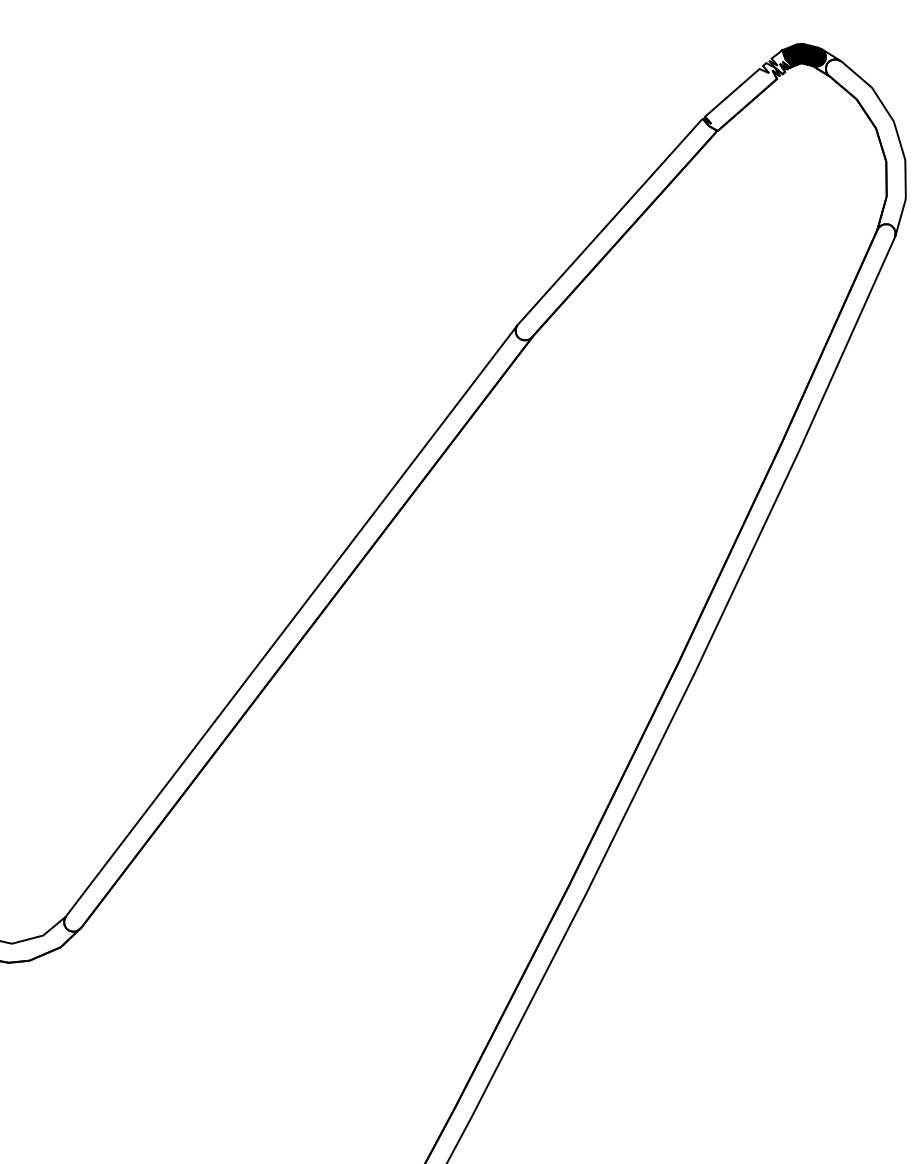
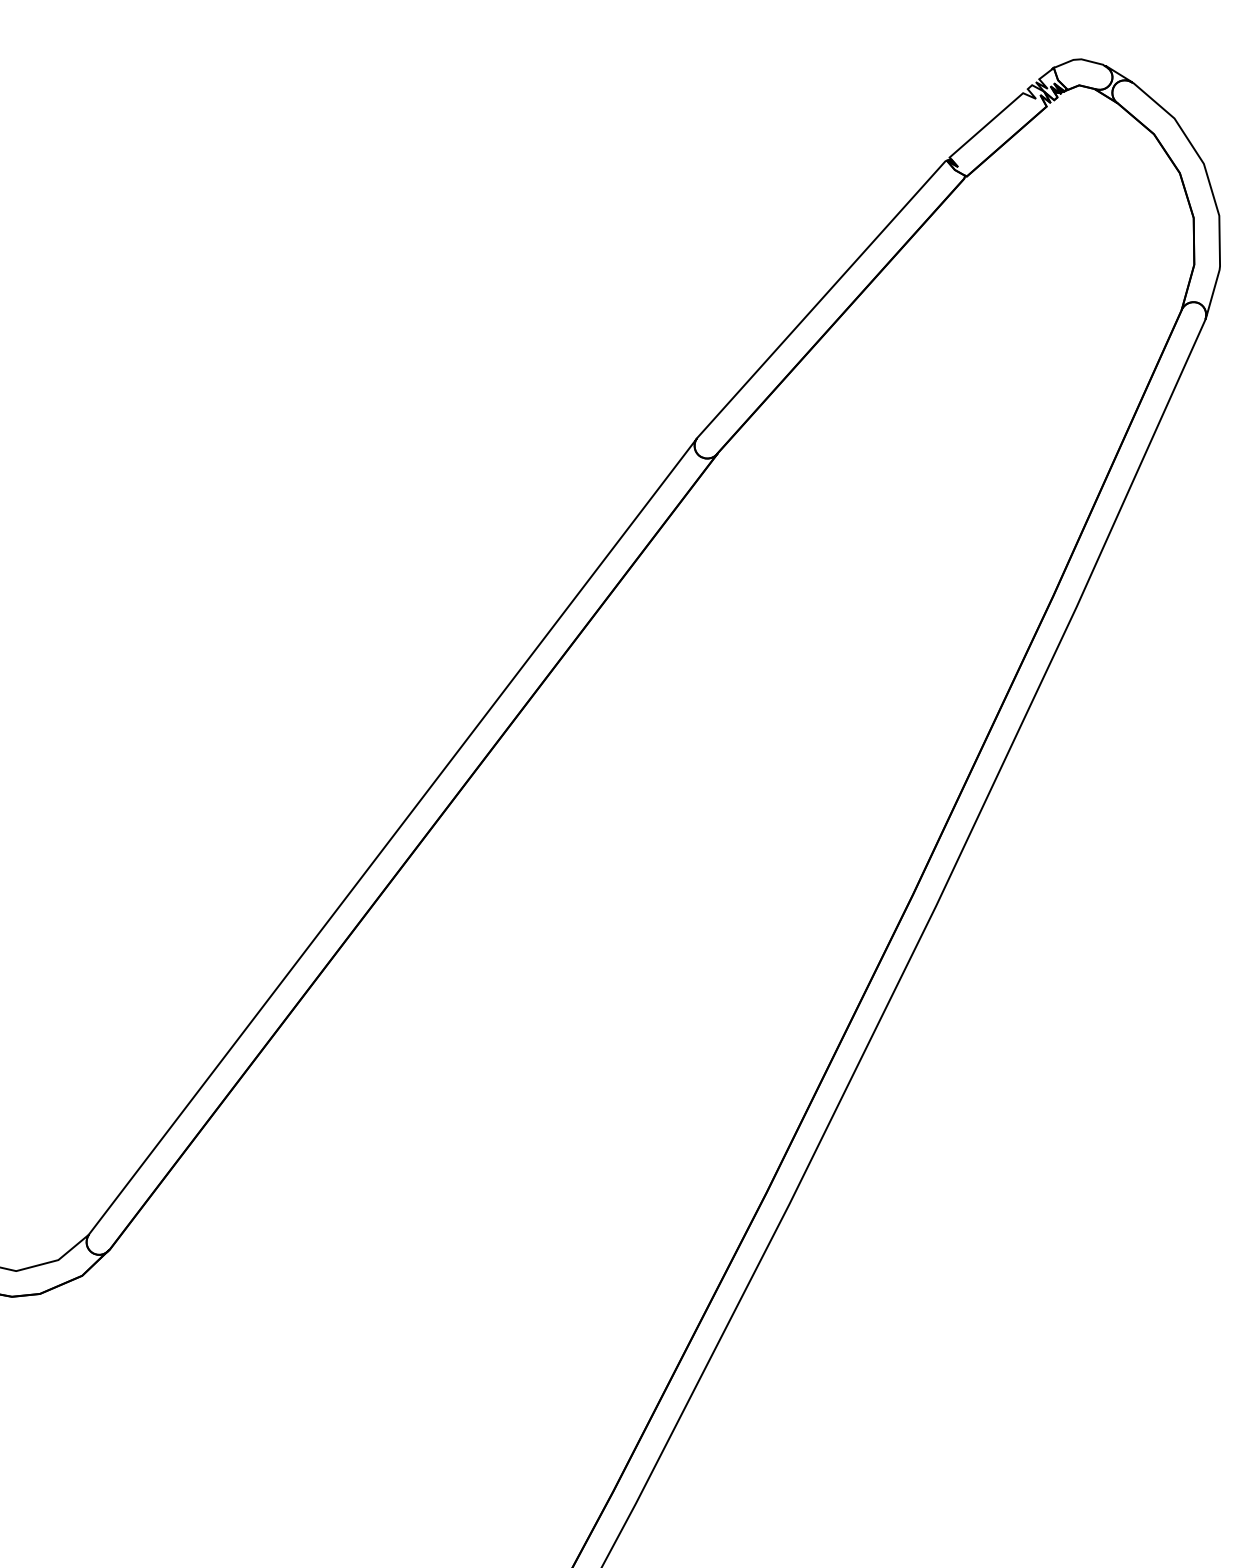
fill: (802, 55) -> (1081, 75), removed

